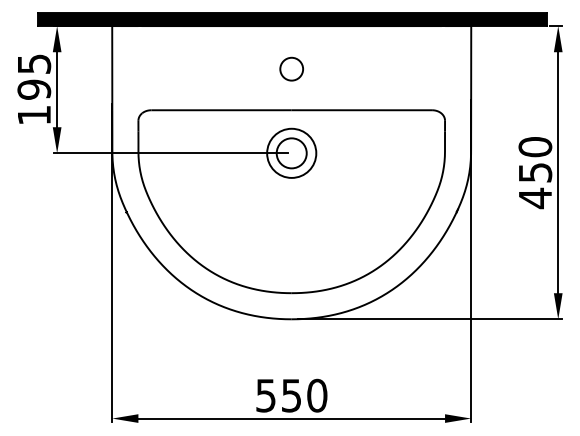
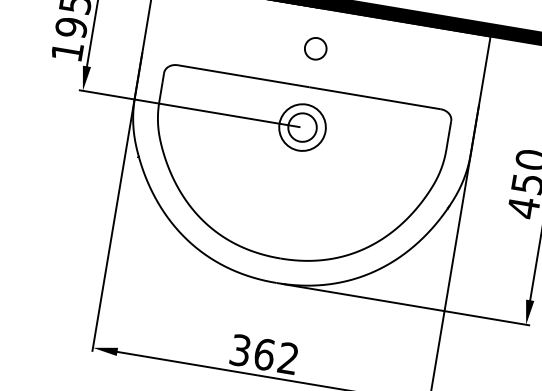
text: (291, 395) -> (264, 354), 550 -> 362

